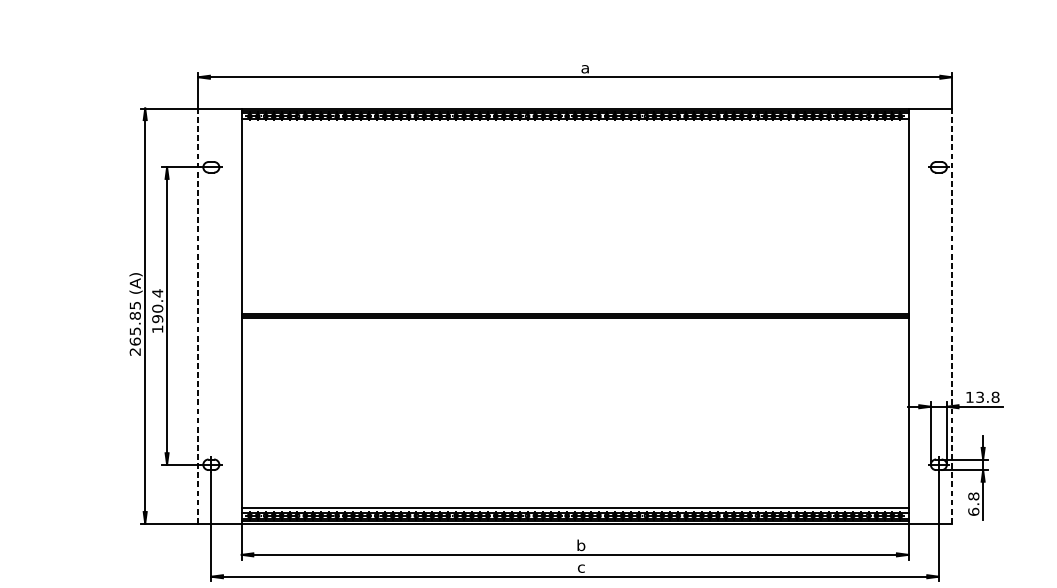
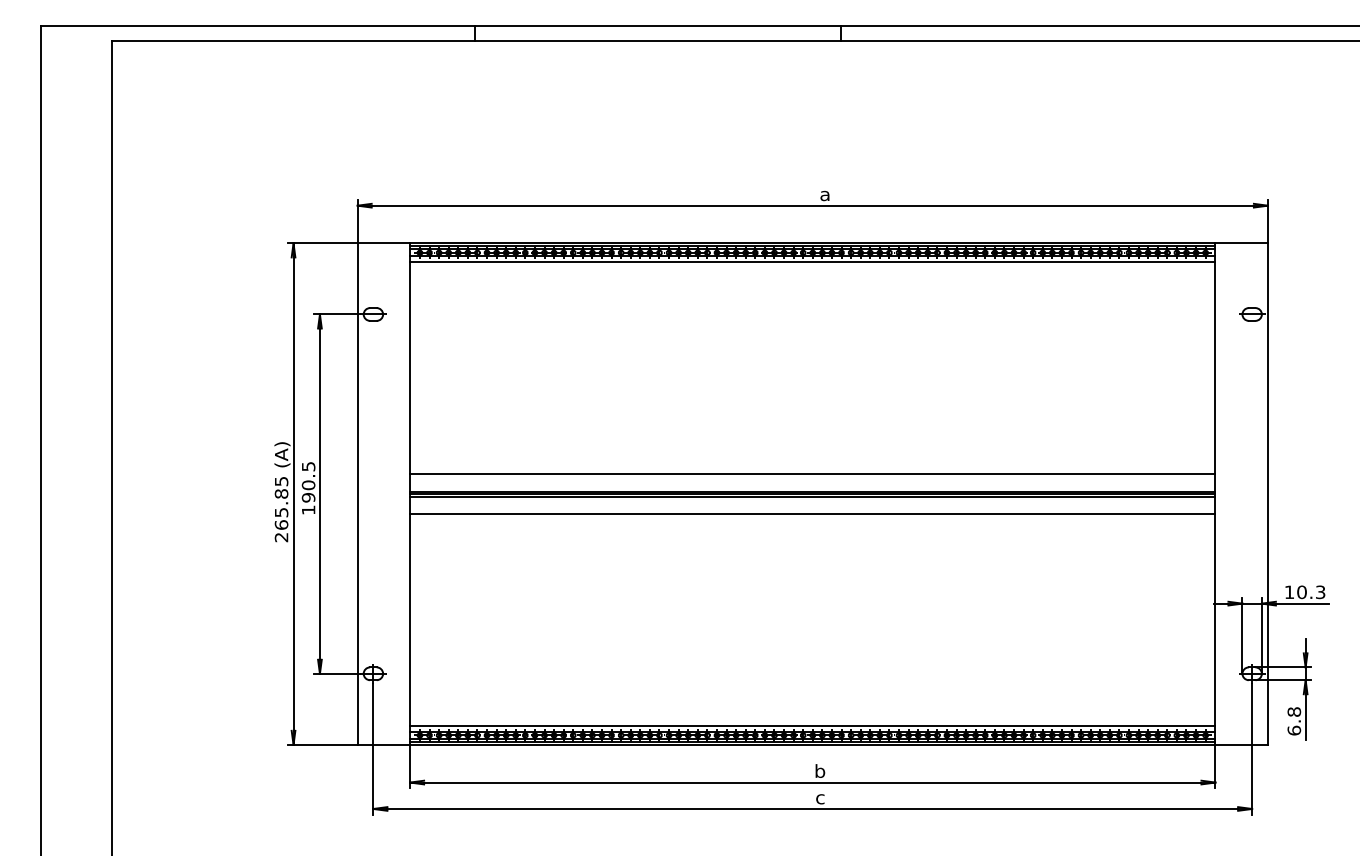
line: (574, 124) -> (812, 262), added
text: (157, 293) -> (308, 466), 190.4 -> 190.5
line: (574, 299) -> (812, 474), added
line: (198, 316) -> (357, 494), dashed -> solid
line: (951, 316) -> (1267, 494), dashed -> solid
line: (574, 332) -> (812, 514), added
text: (988, 397) -> (1311, 592), 13.8 -> 10.3

